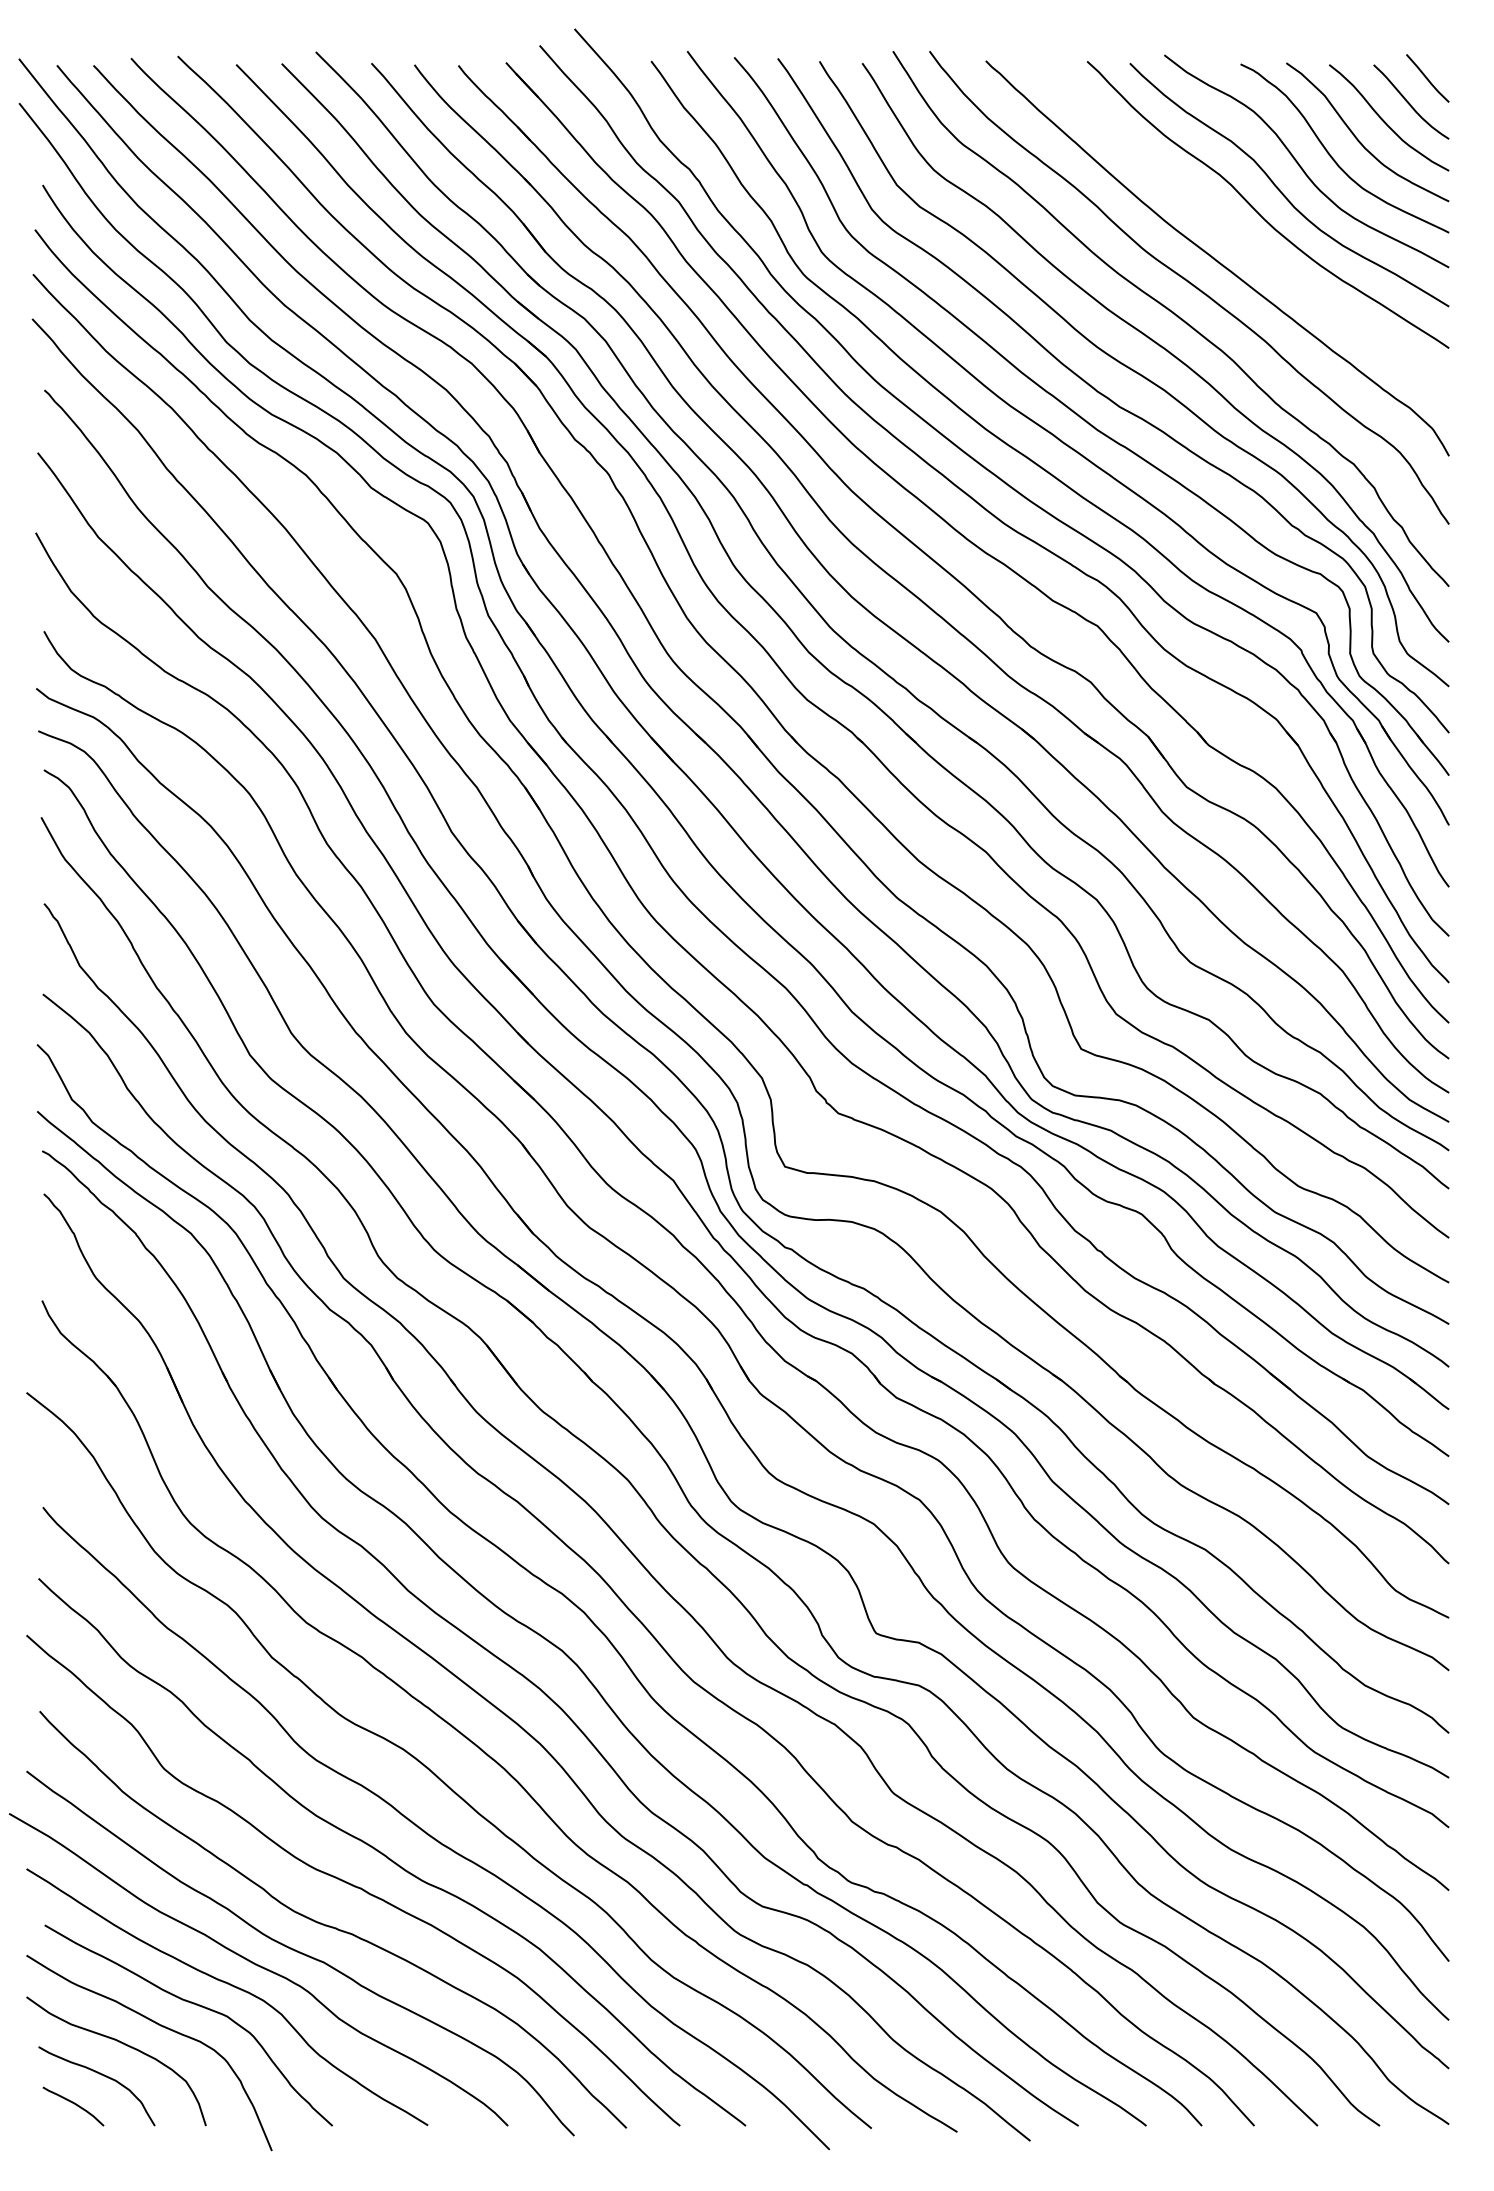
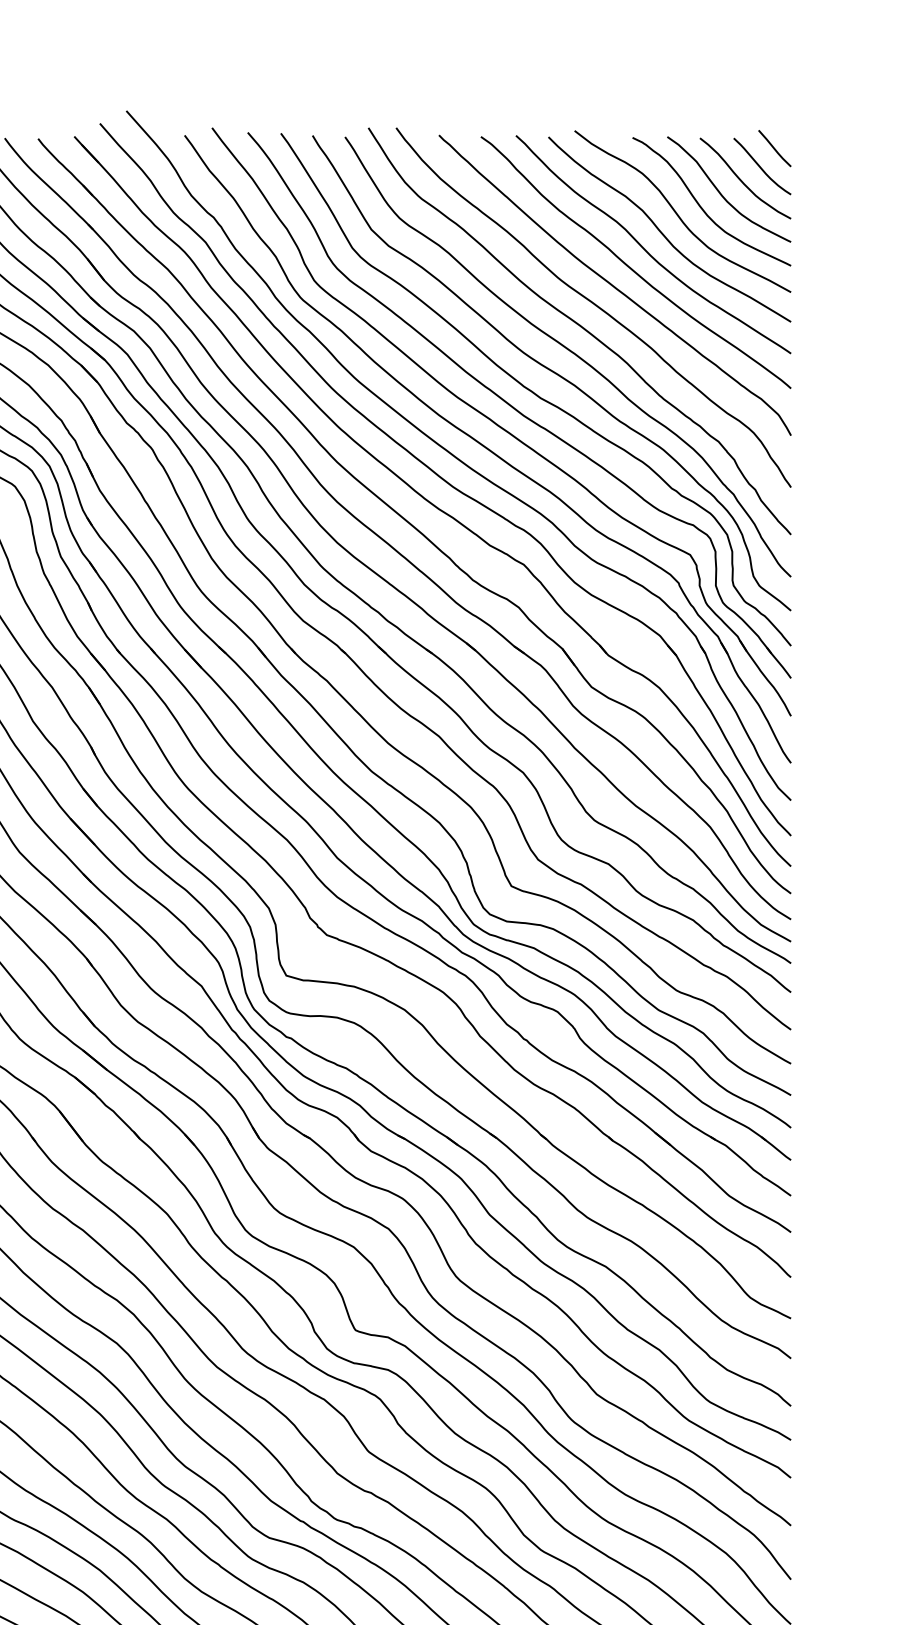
curve: (1237, 234) -> (630, 267), added

